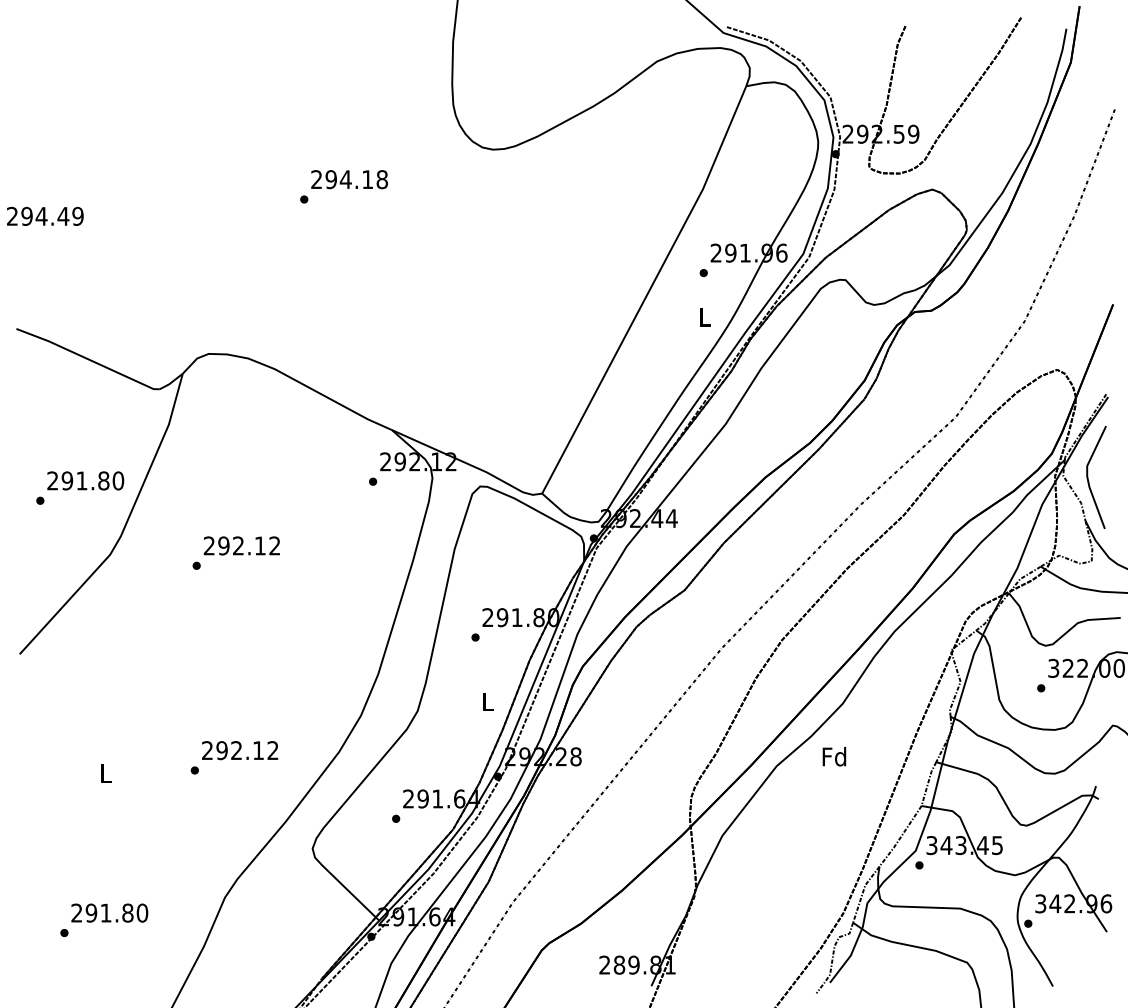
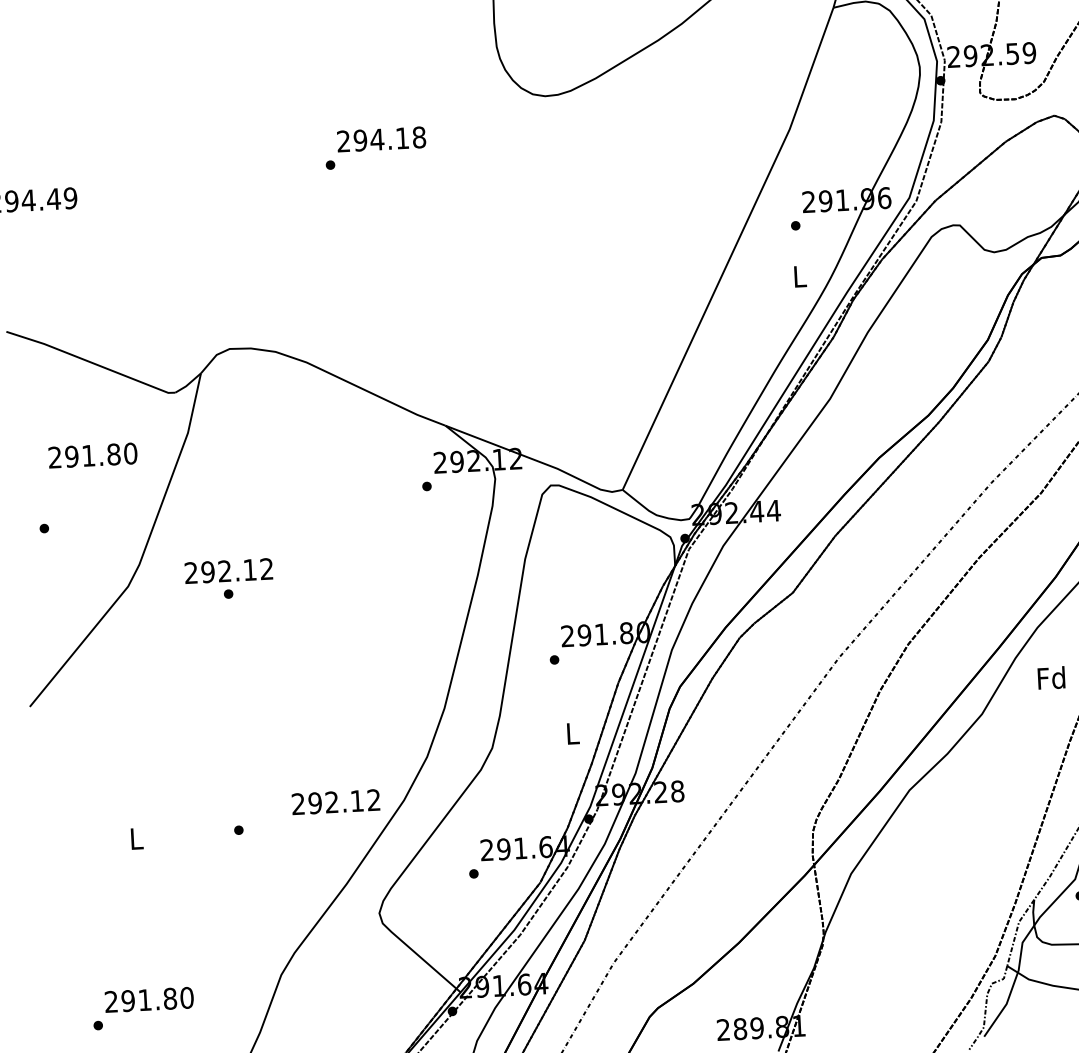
text: (85, 480) -> (92, 455), moved
text: (241, 545) -> (228, 570), moved
text: (240, 750) -> (336, 802), moved
text: (834, 756) -> (1051, 677), moved

